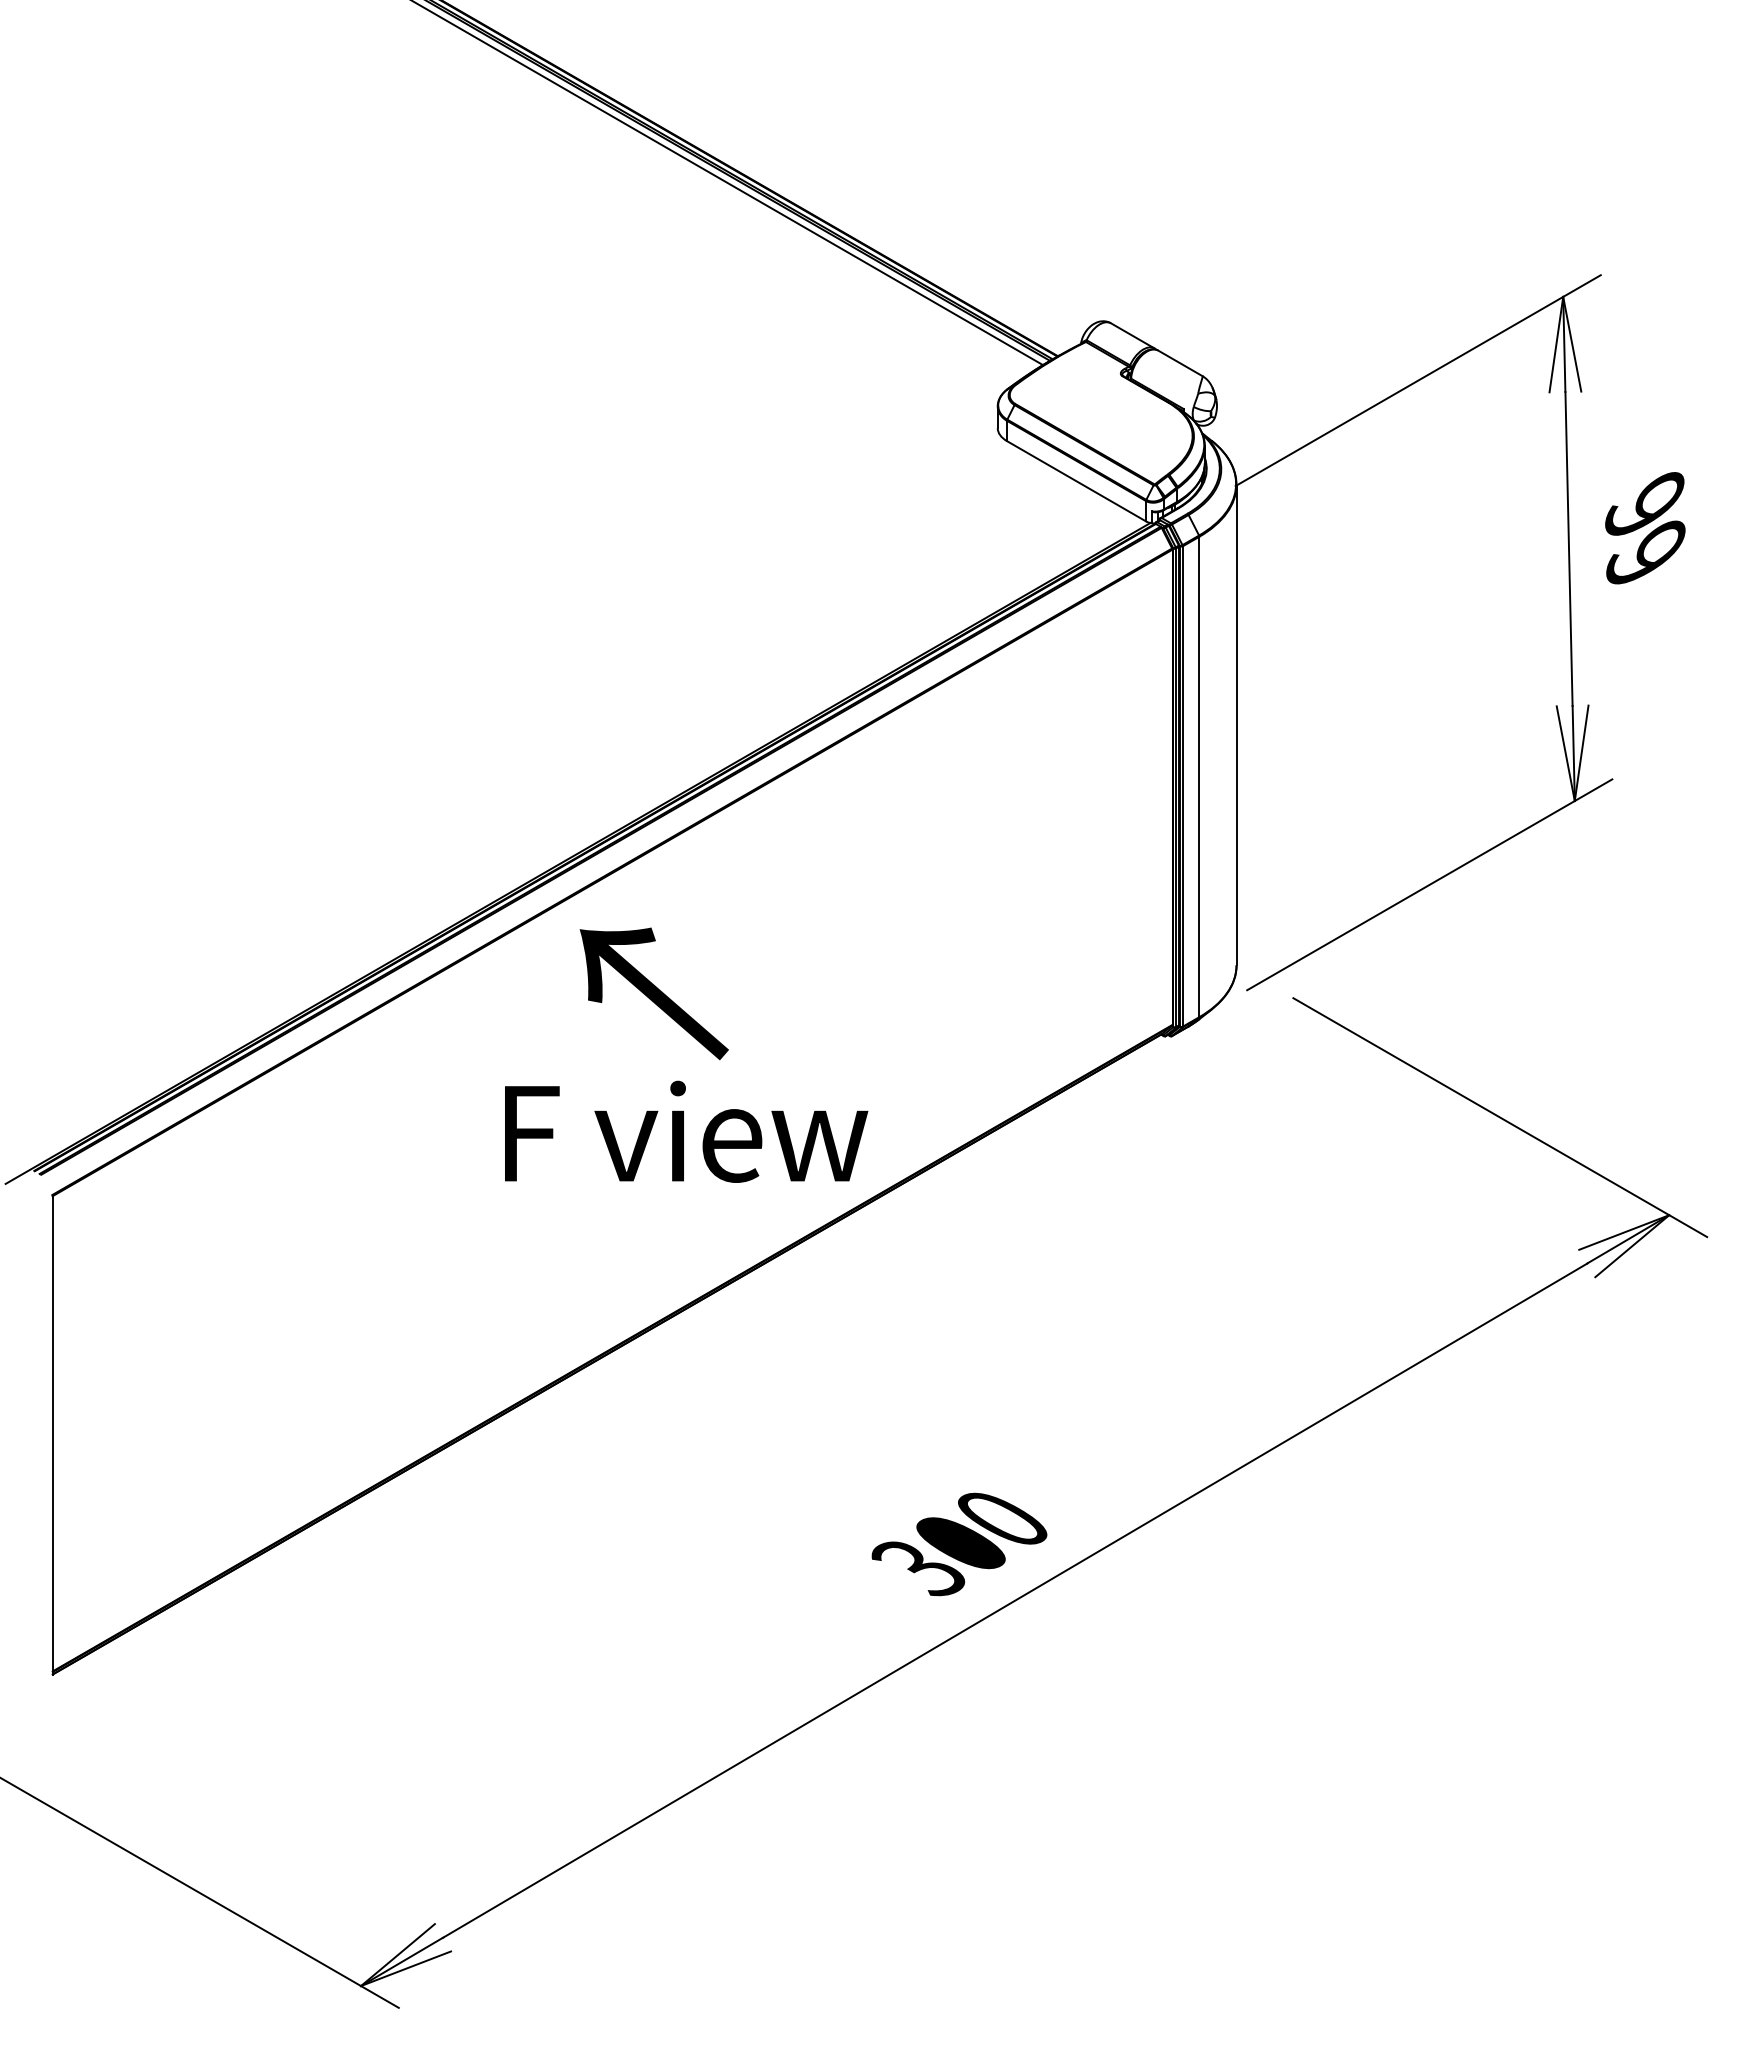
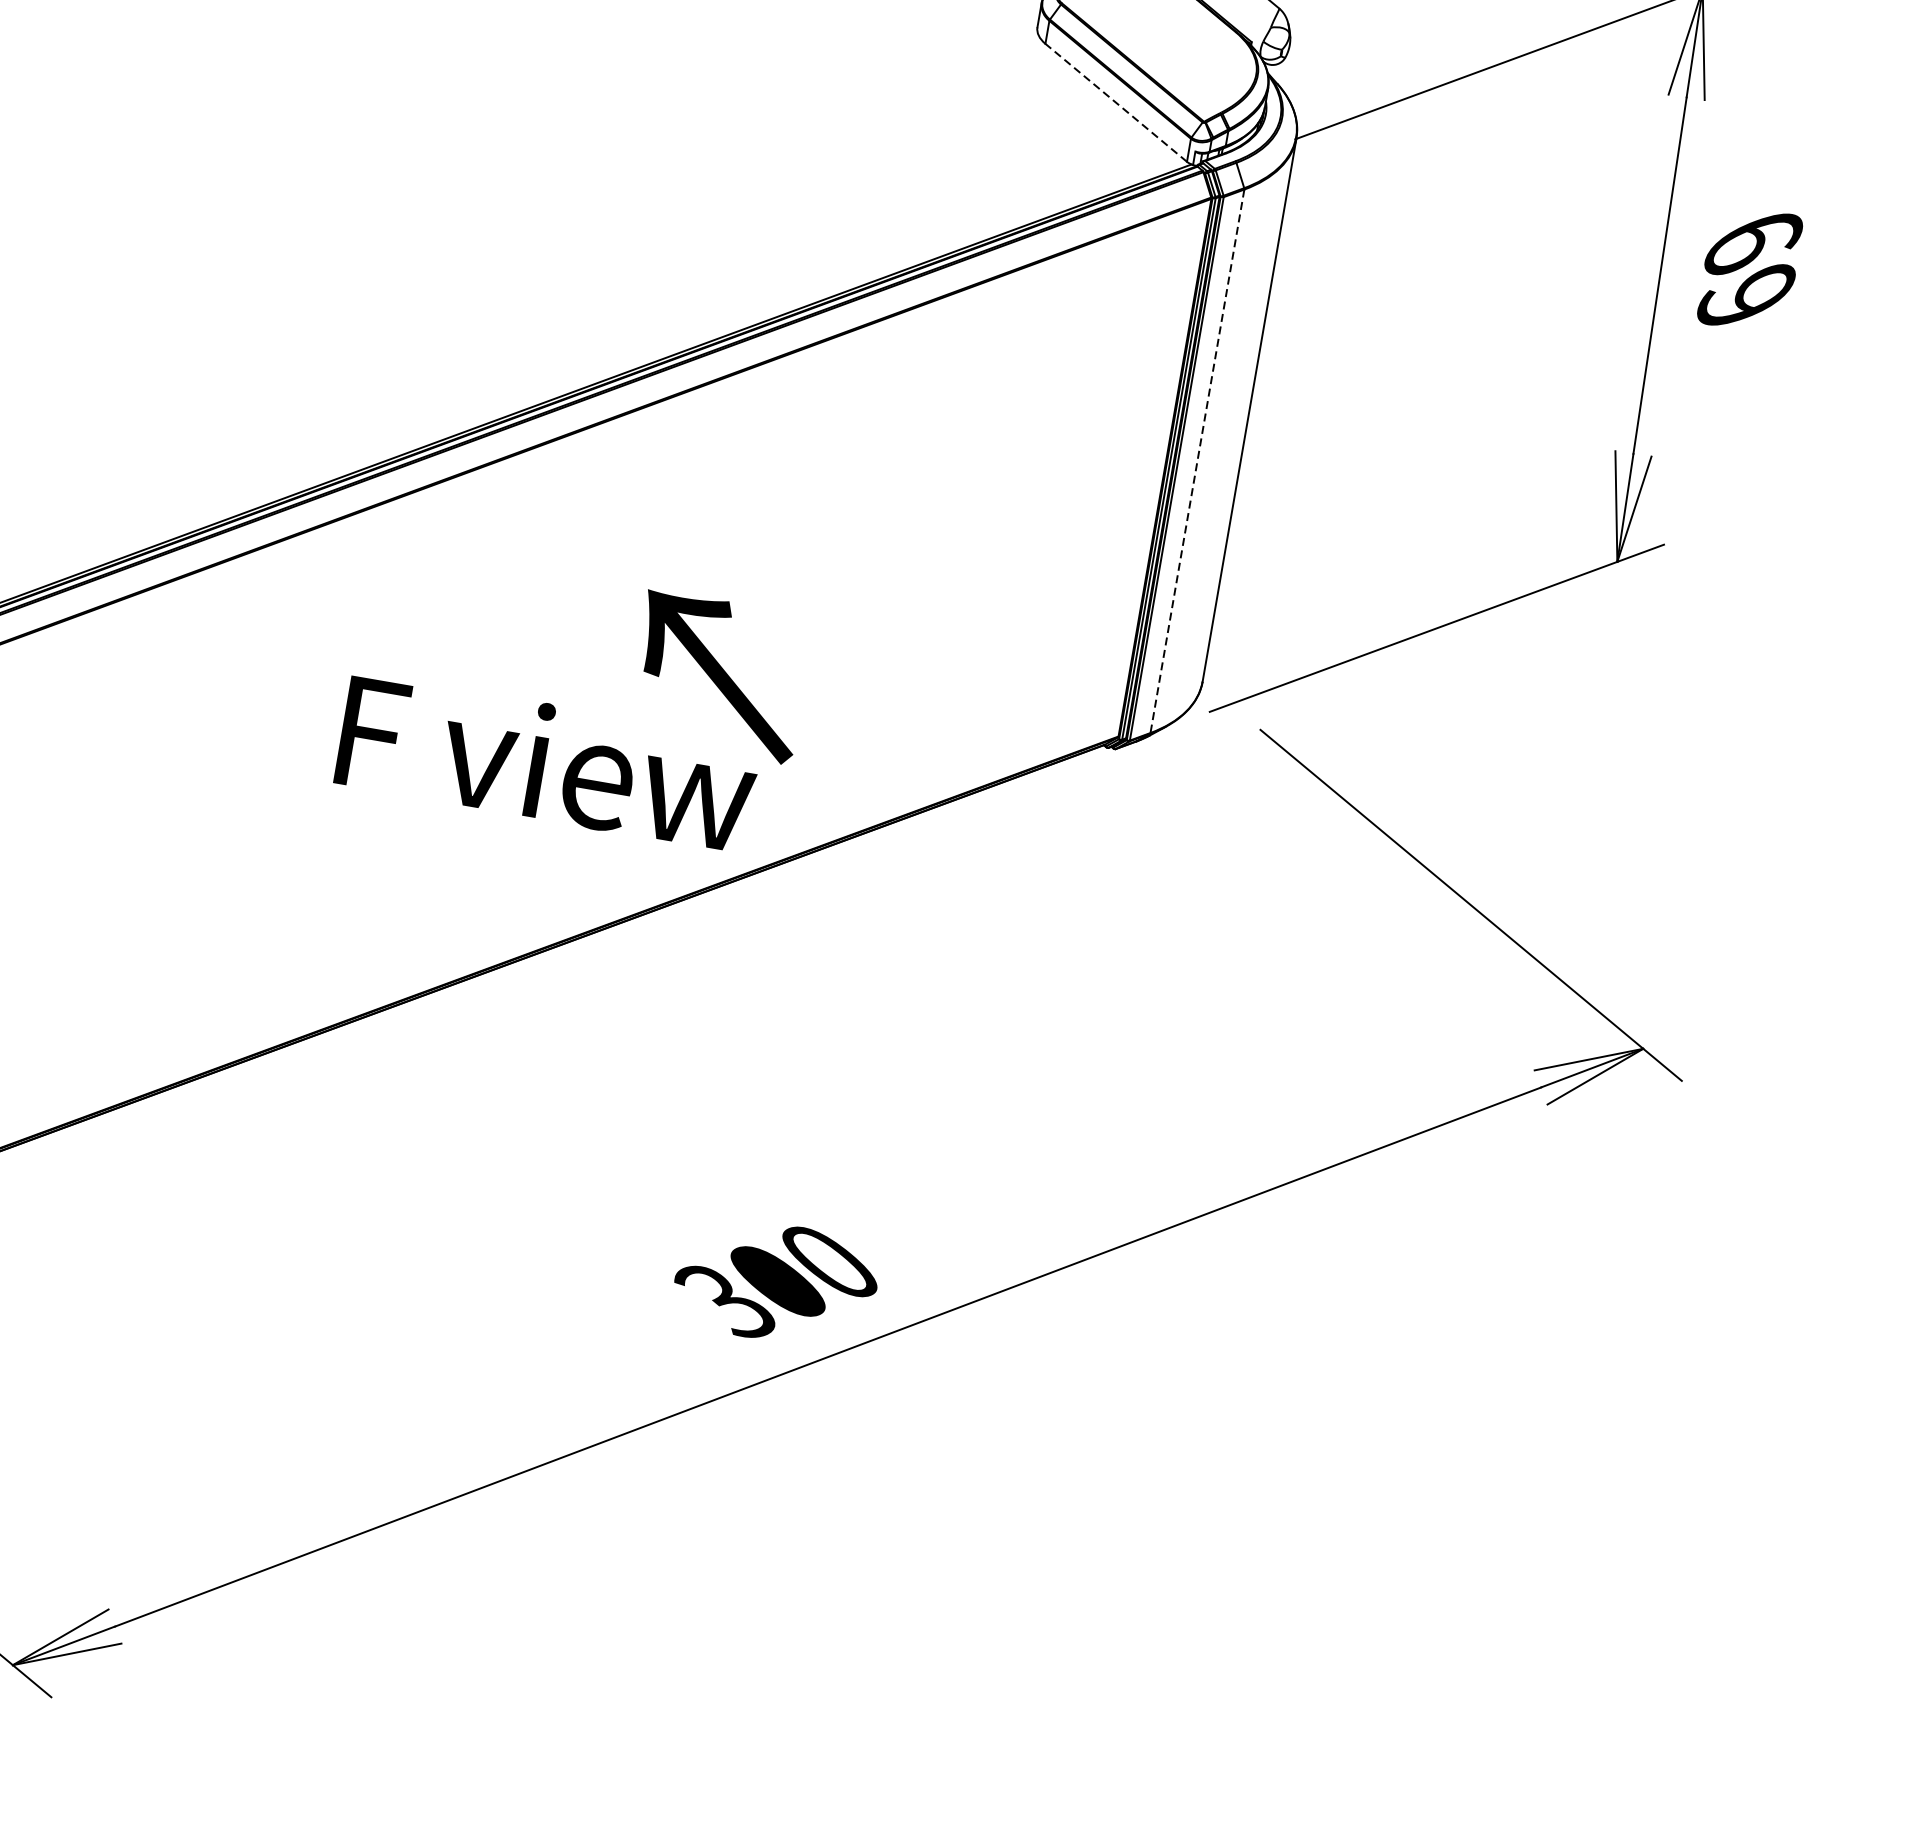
line: (1076, 481) -> (1116, 103), solid -> dashed
text: (1644, 506) -> (1753, 242), 99 -> 69
line: (1199, 777) -> (1197, 461), solid -> dashed
text: (653, 993) -> (718, 676), moved

